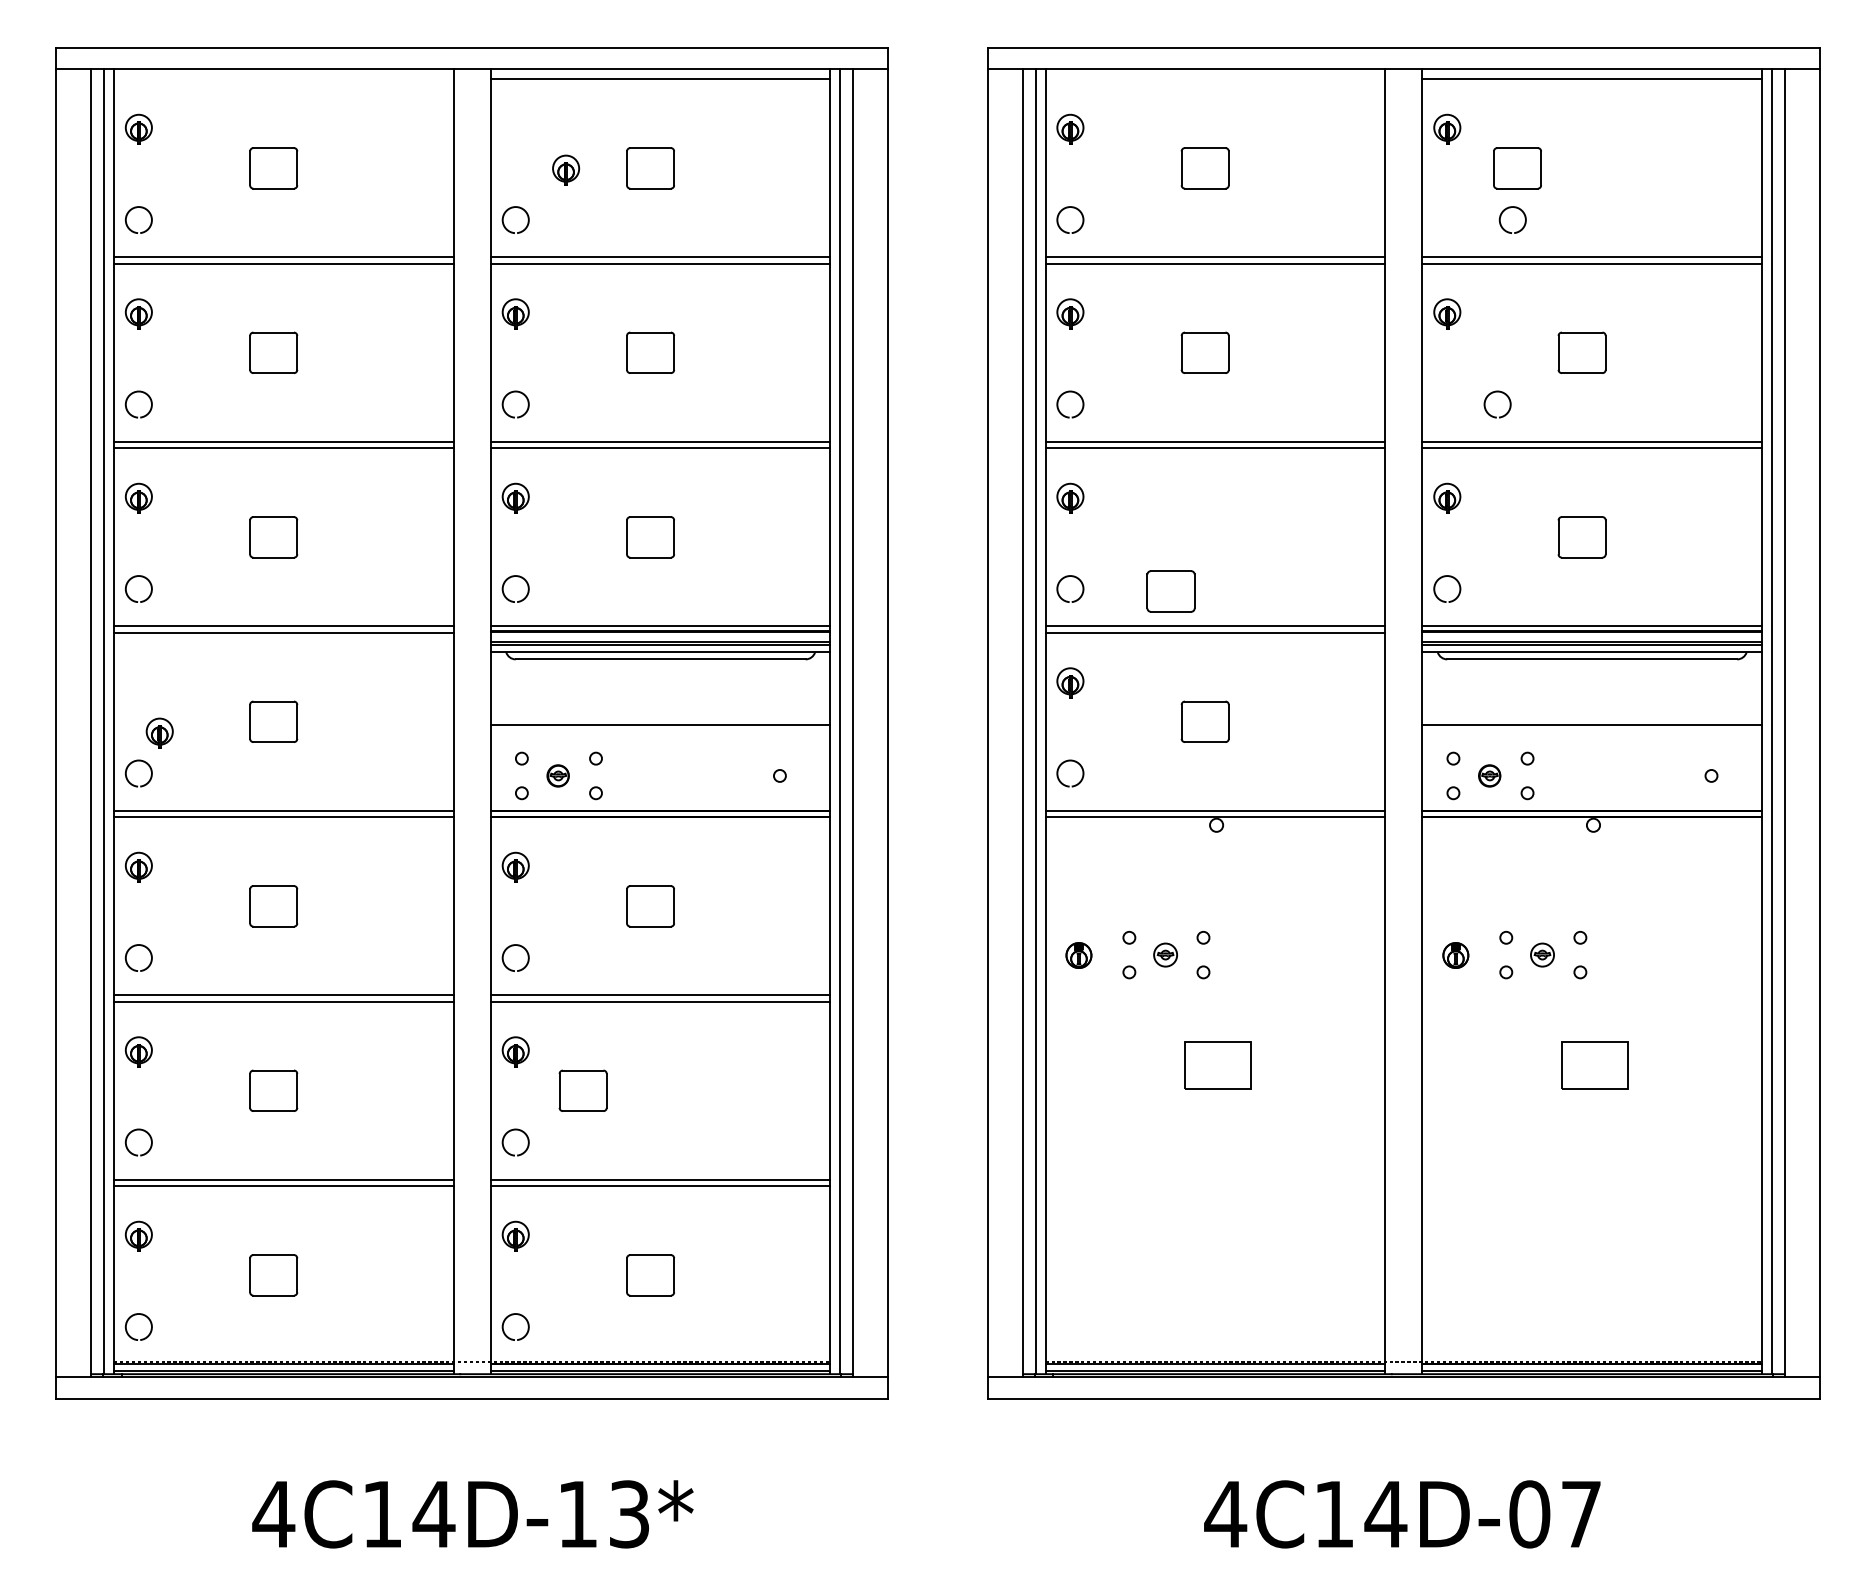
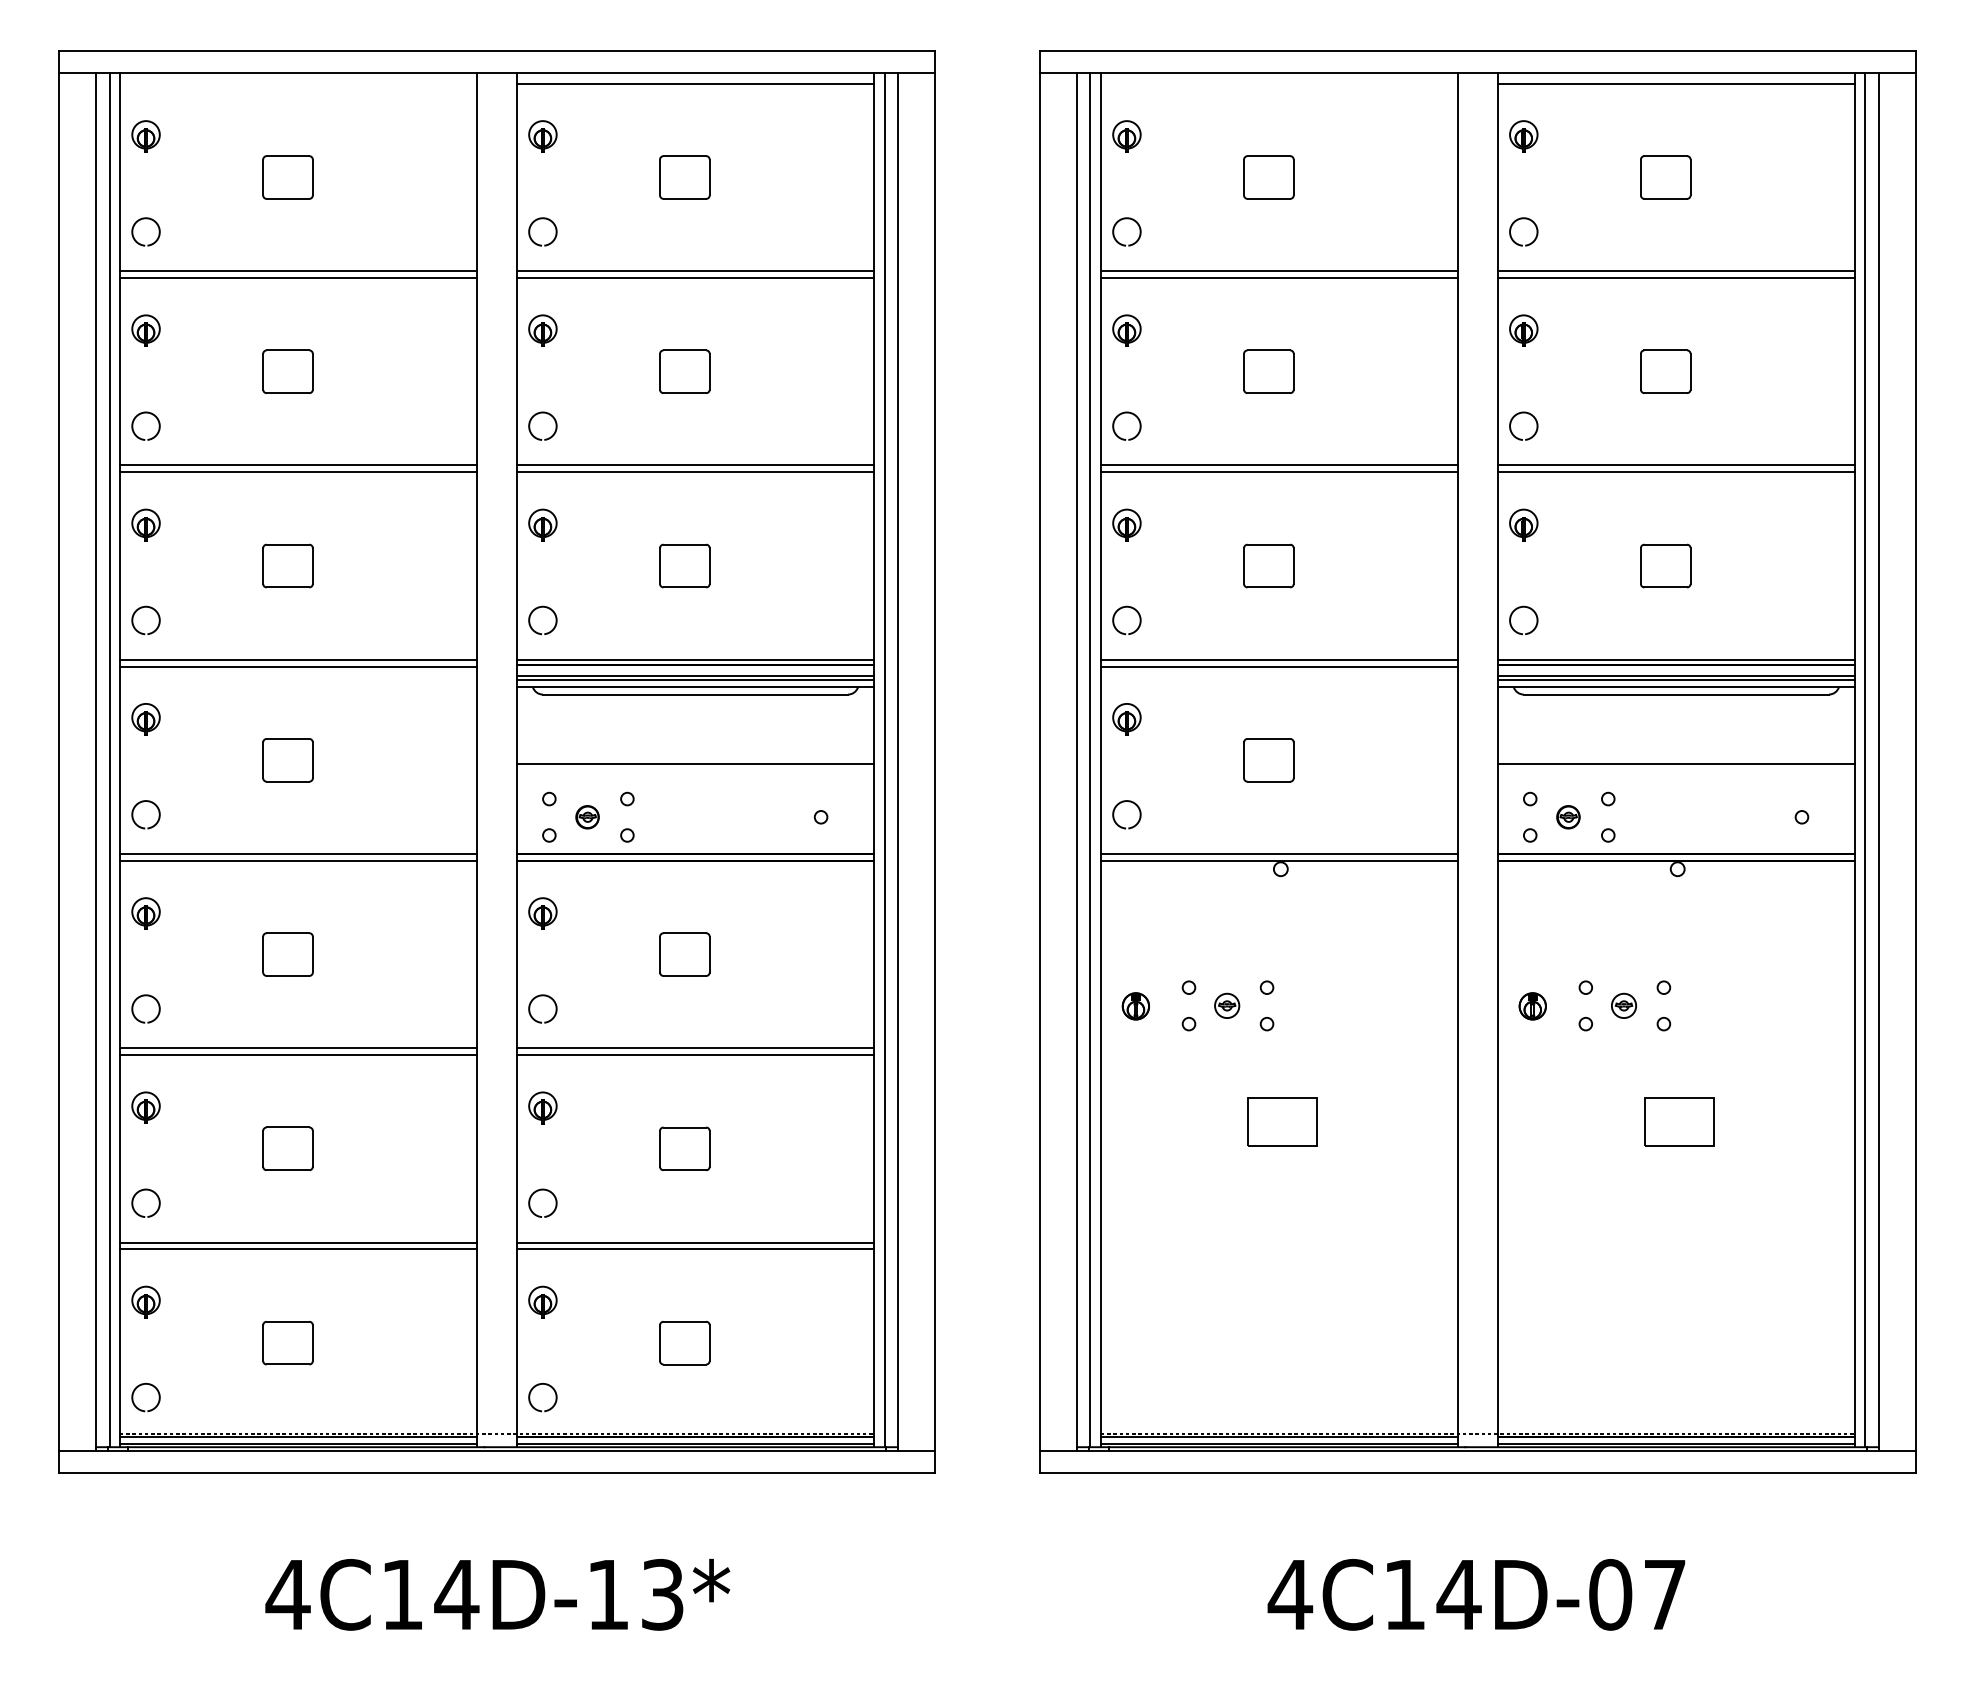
part: (1517, 168) -> (1665, 177), moved
part: (565, 170) -> (542, 136), moved
arc: (1512, 208) -> (1523, 219), moved
arc: (1491, 394) -> (1517, 415), moved
part: (1170, 590) -> (1268, 565), moved
part: (159, 733) -> (145, 719), moved
part: (582, 1090) -> (684, 1148), moved

